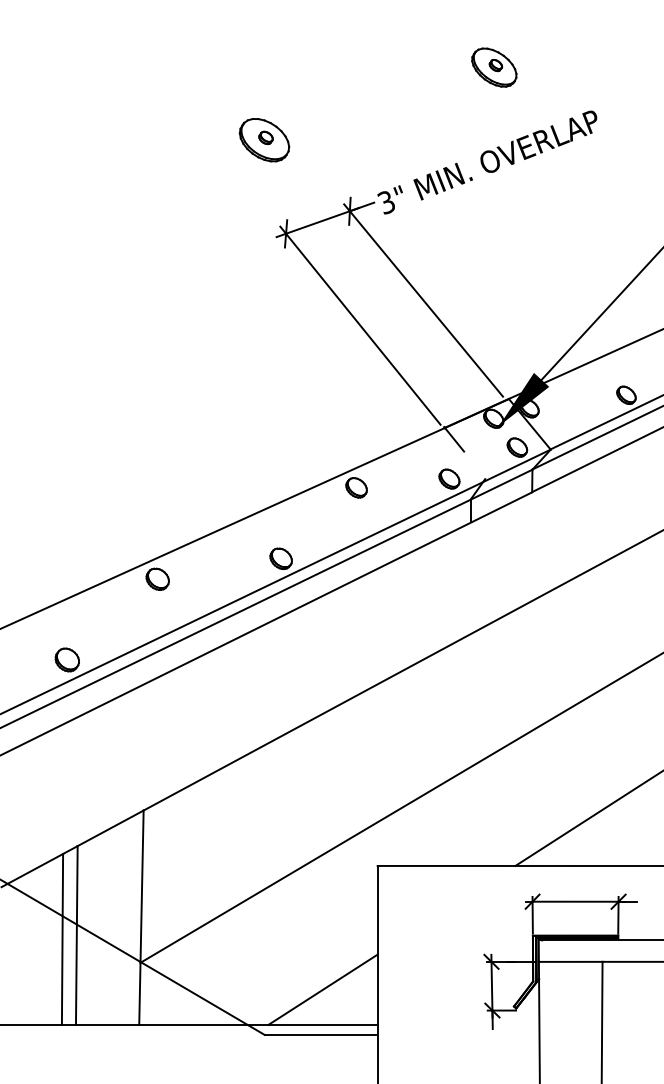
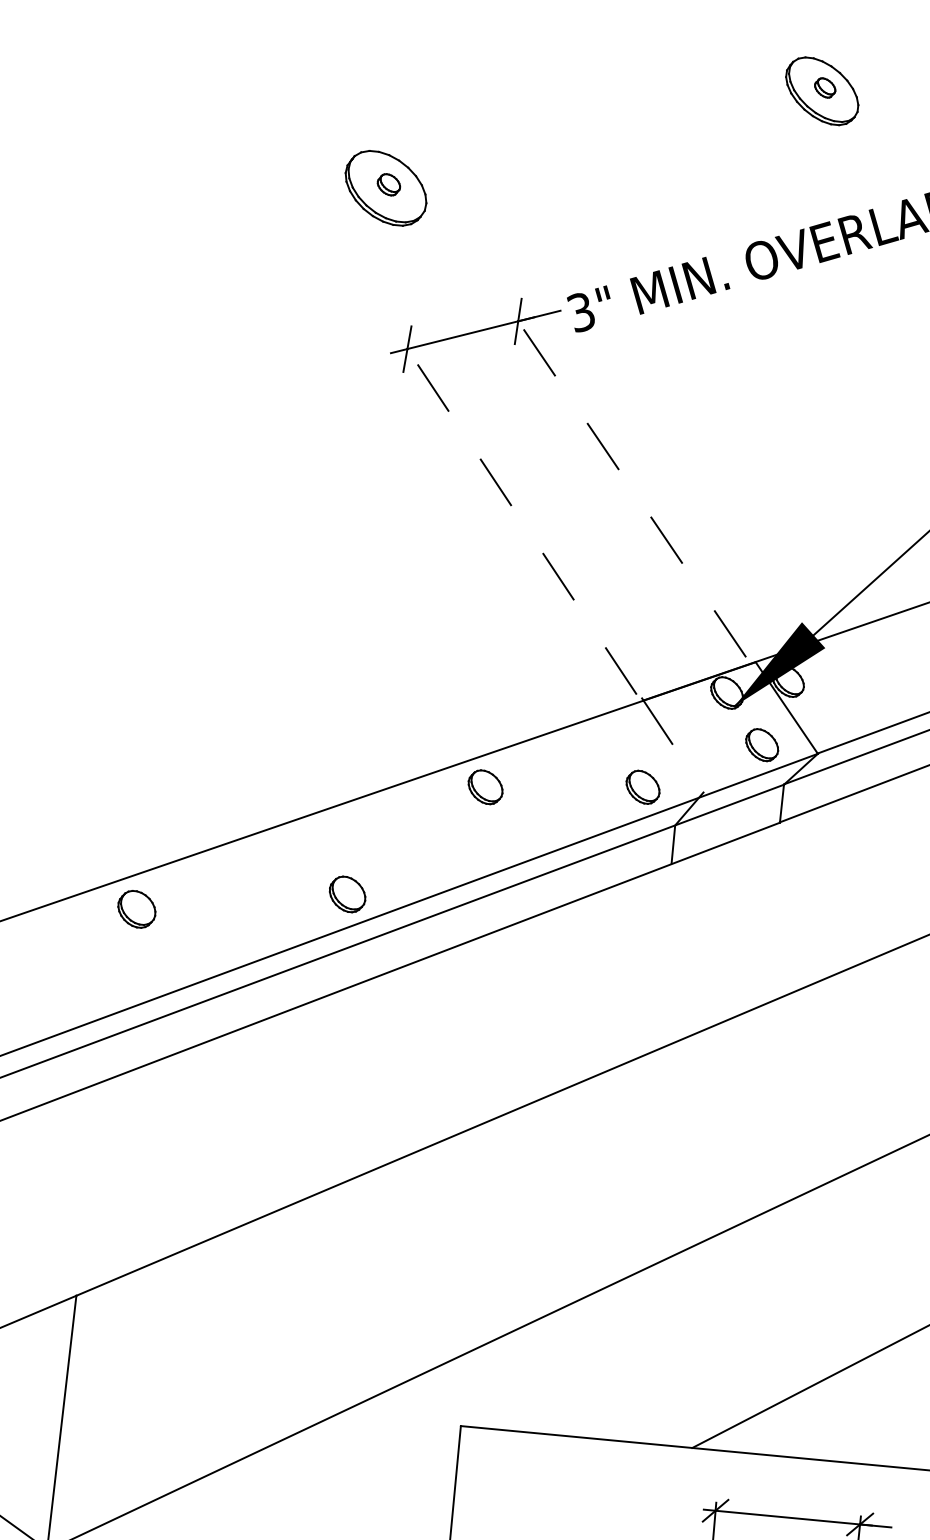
part: (494, 67) -> (822, 91), moved
line: (423, 300) -> (627, 483), solid -> dashed
line: (360, 325) -> (517, 515), solid -> dashed

